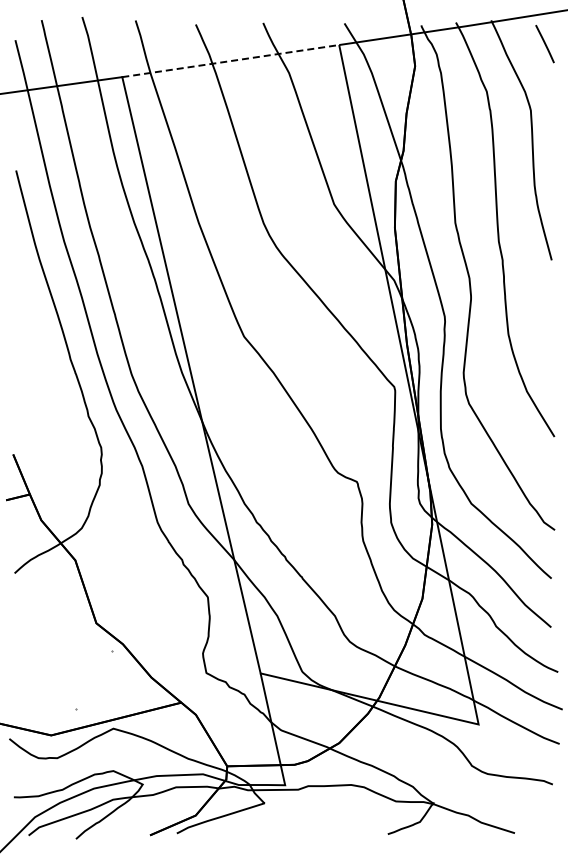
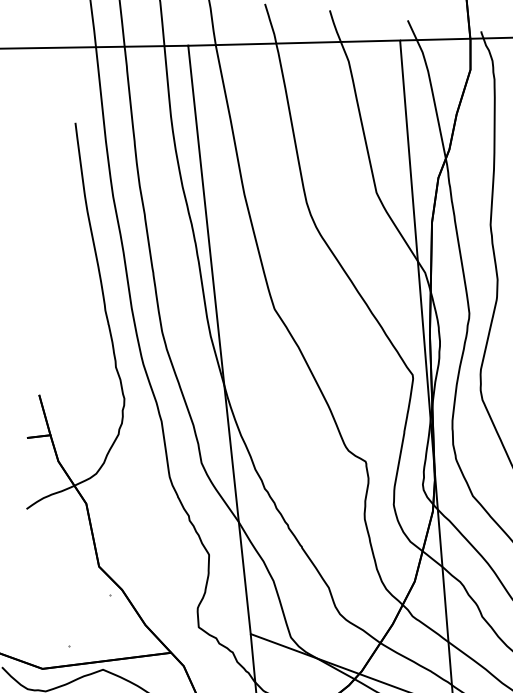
line: (230, 61) -> (293, 43), dashed -> solid

